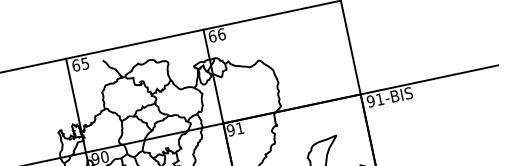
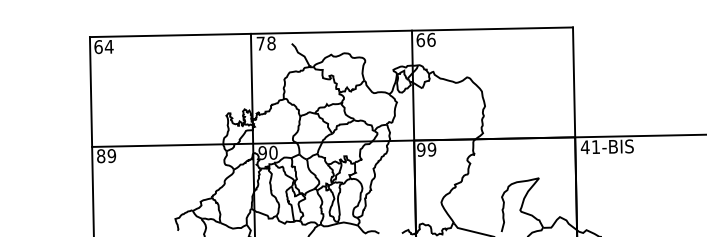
text: (80, 64) -> (265, 43), 65 -> 78
text: (370, 101) -> (584, 147), 91-BIS -> 41-BIS
text: (239, 128) -> (431, 149), 91 -> 99

